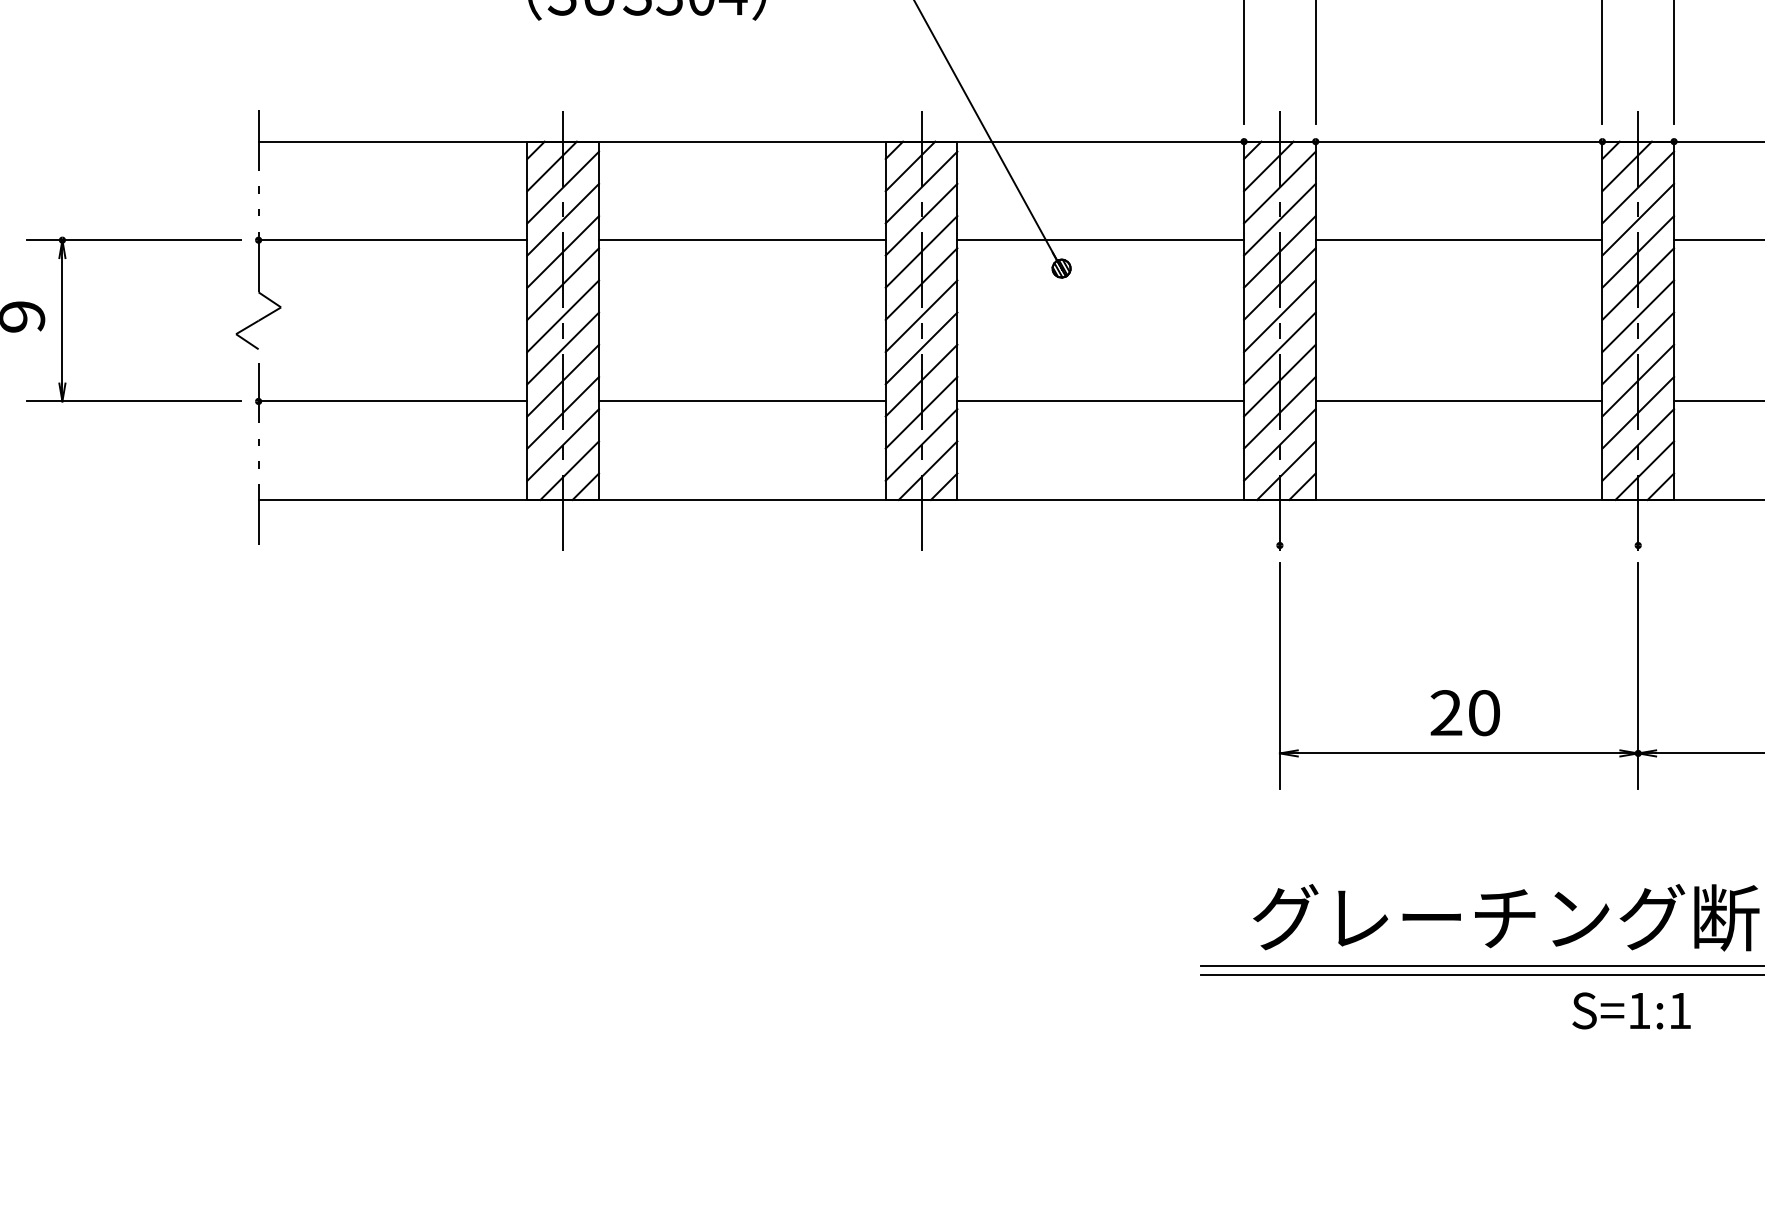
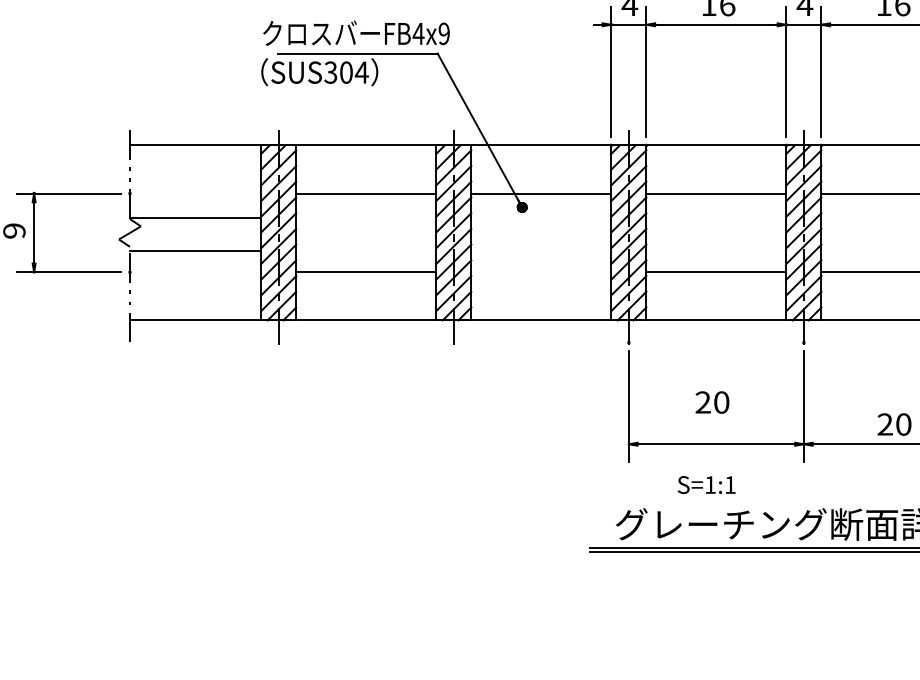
line: (392, 240) -> (195, 217), moved
line: (392, 401) -> (195, 251), moved
line: (1101, 401) -> (541, 272), removed
text: (1465, 712) -> (712, 402), moved
text: (1631, 1009) -> (706, 484), moved

